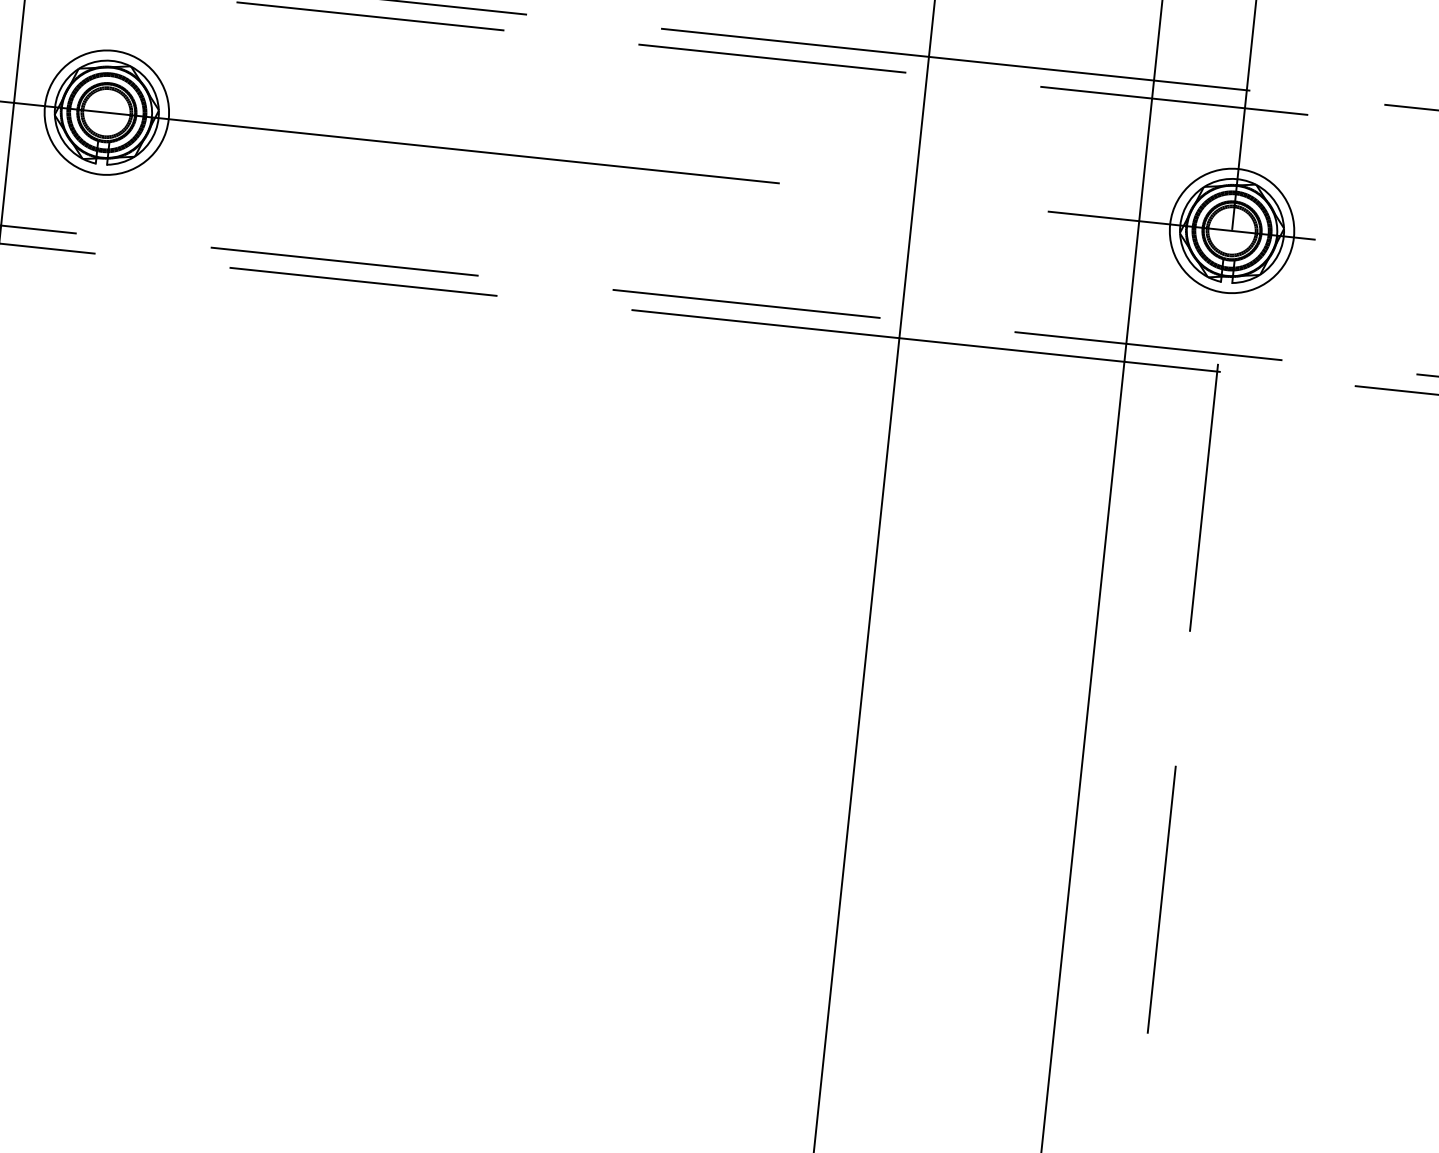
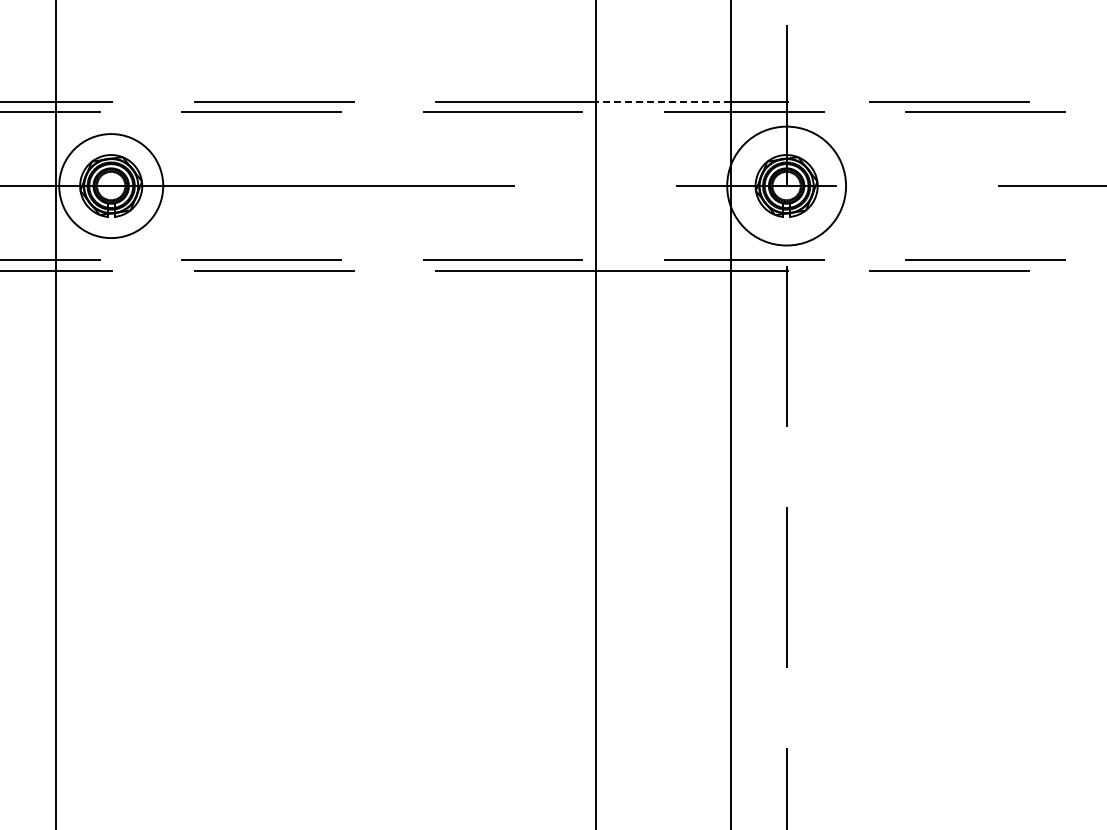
line: (1041, 68) -> (663, 101), solid -> dashed
circle: (107, 111) -> (111, 185), size x1.4
circle: (1231, 229) -> (786, 185), size x1.6

